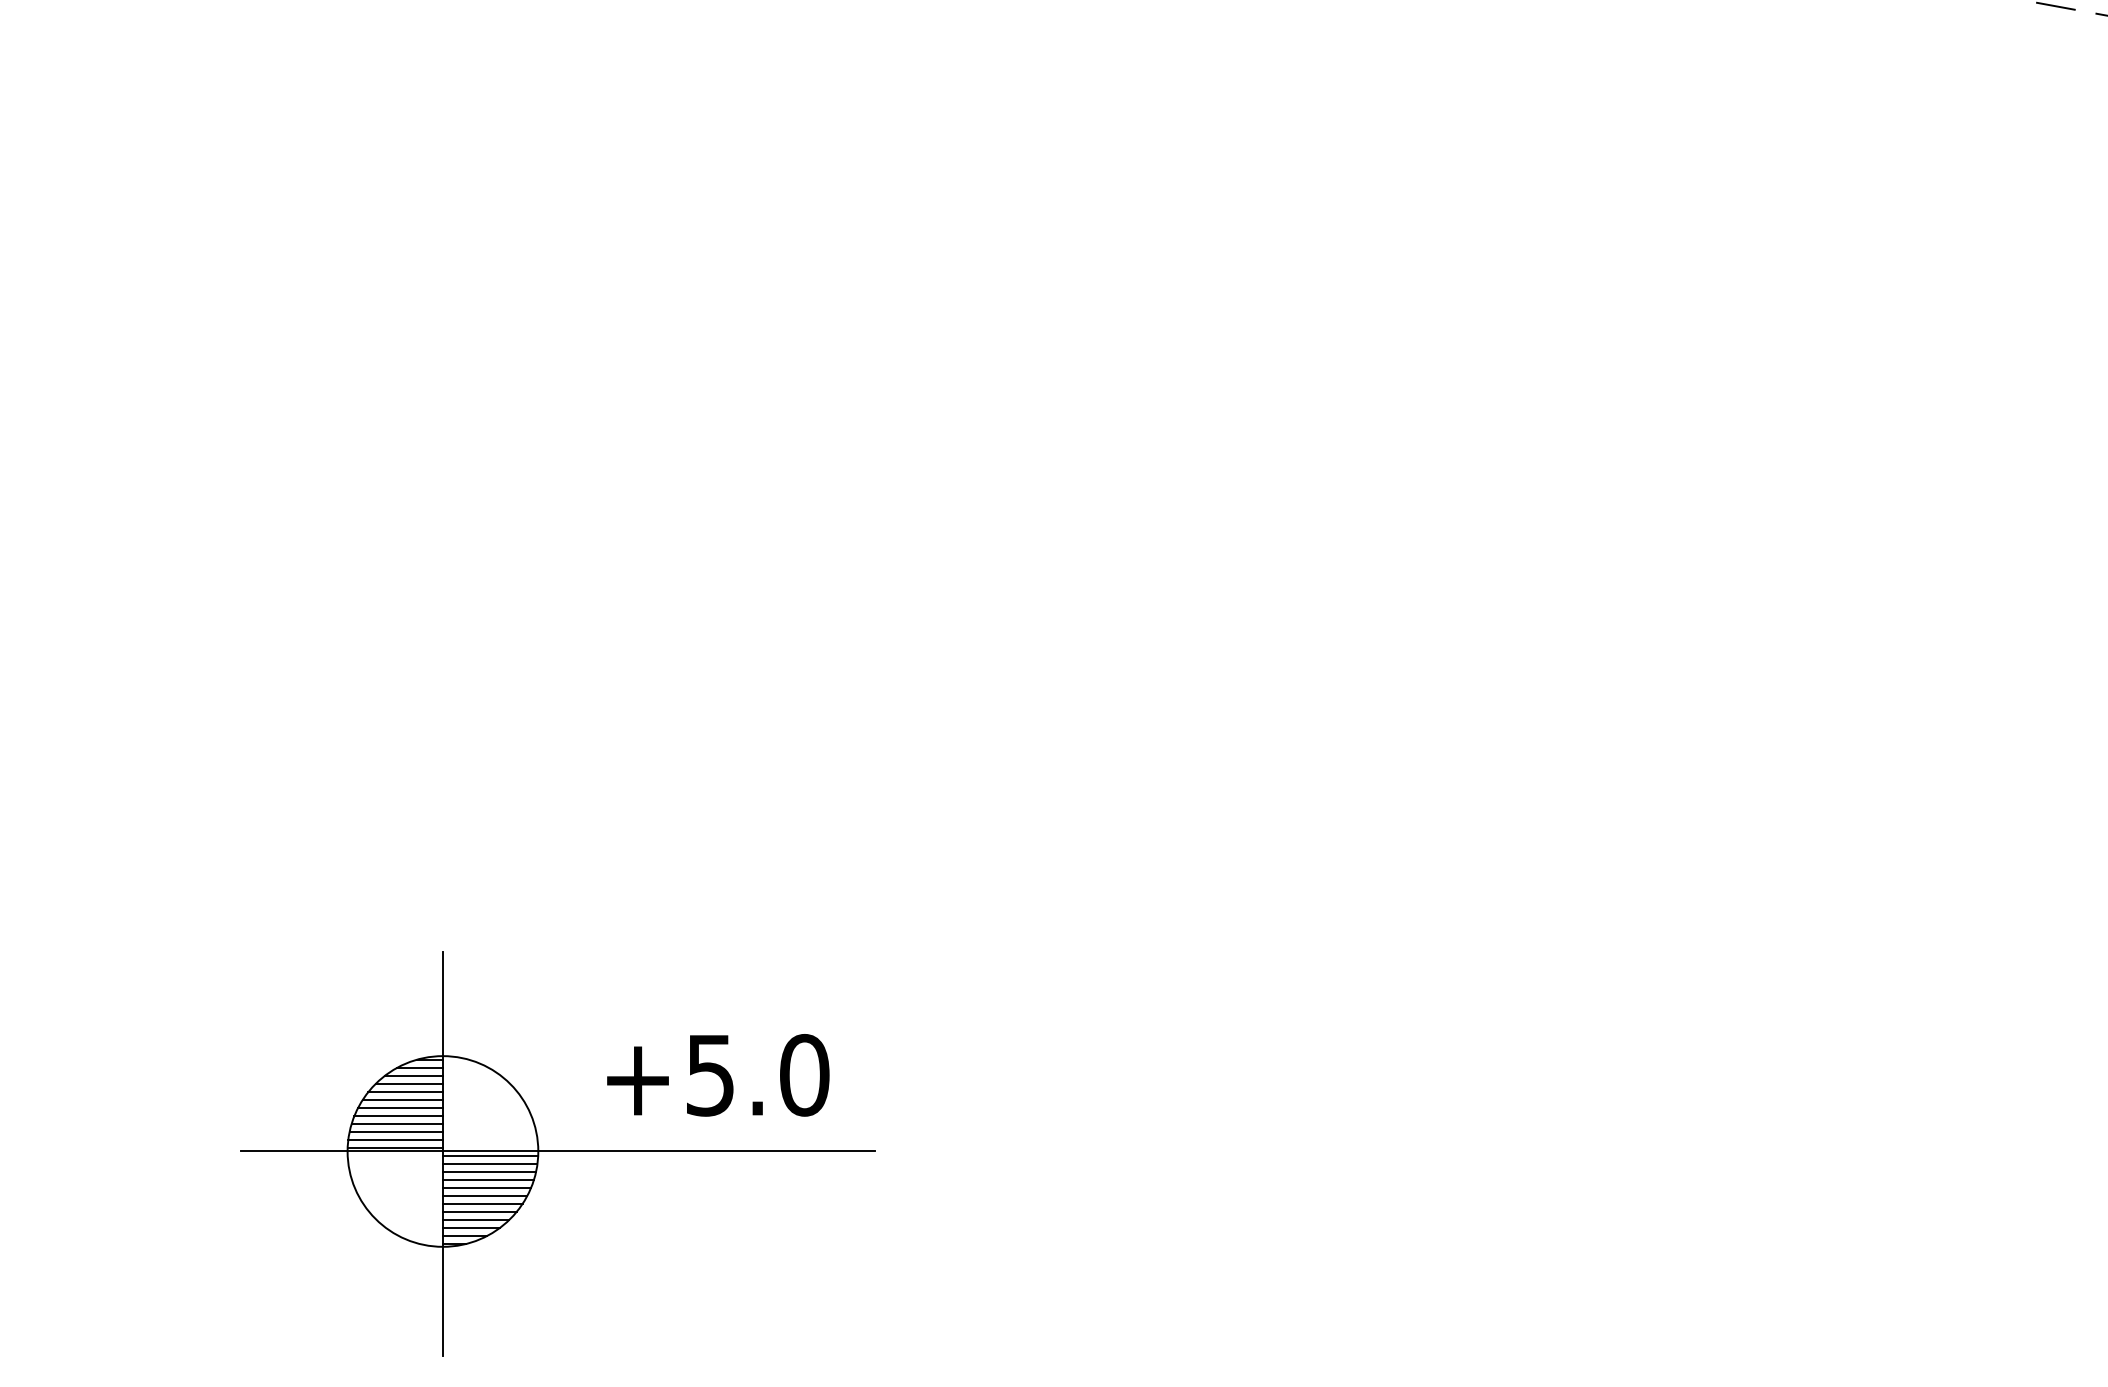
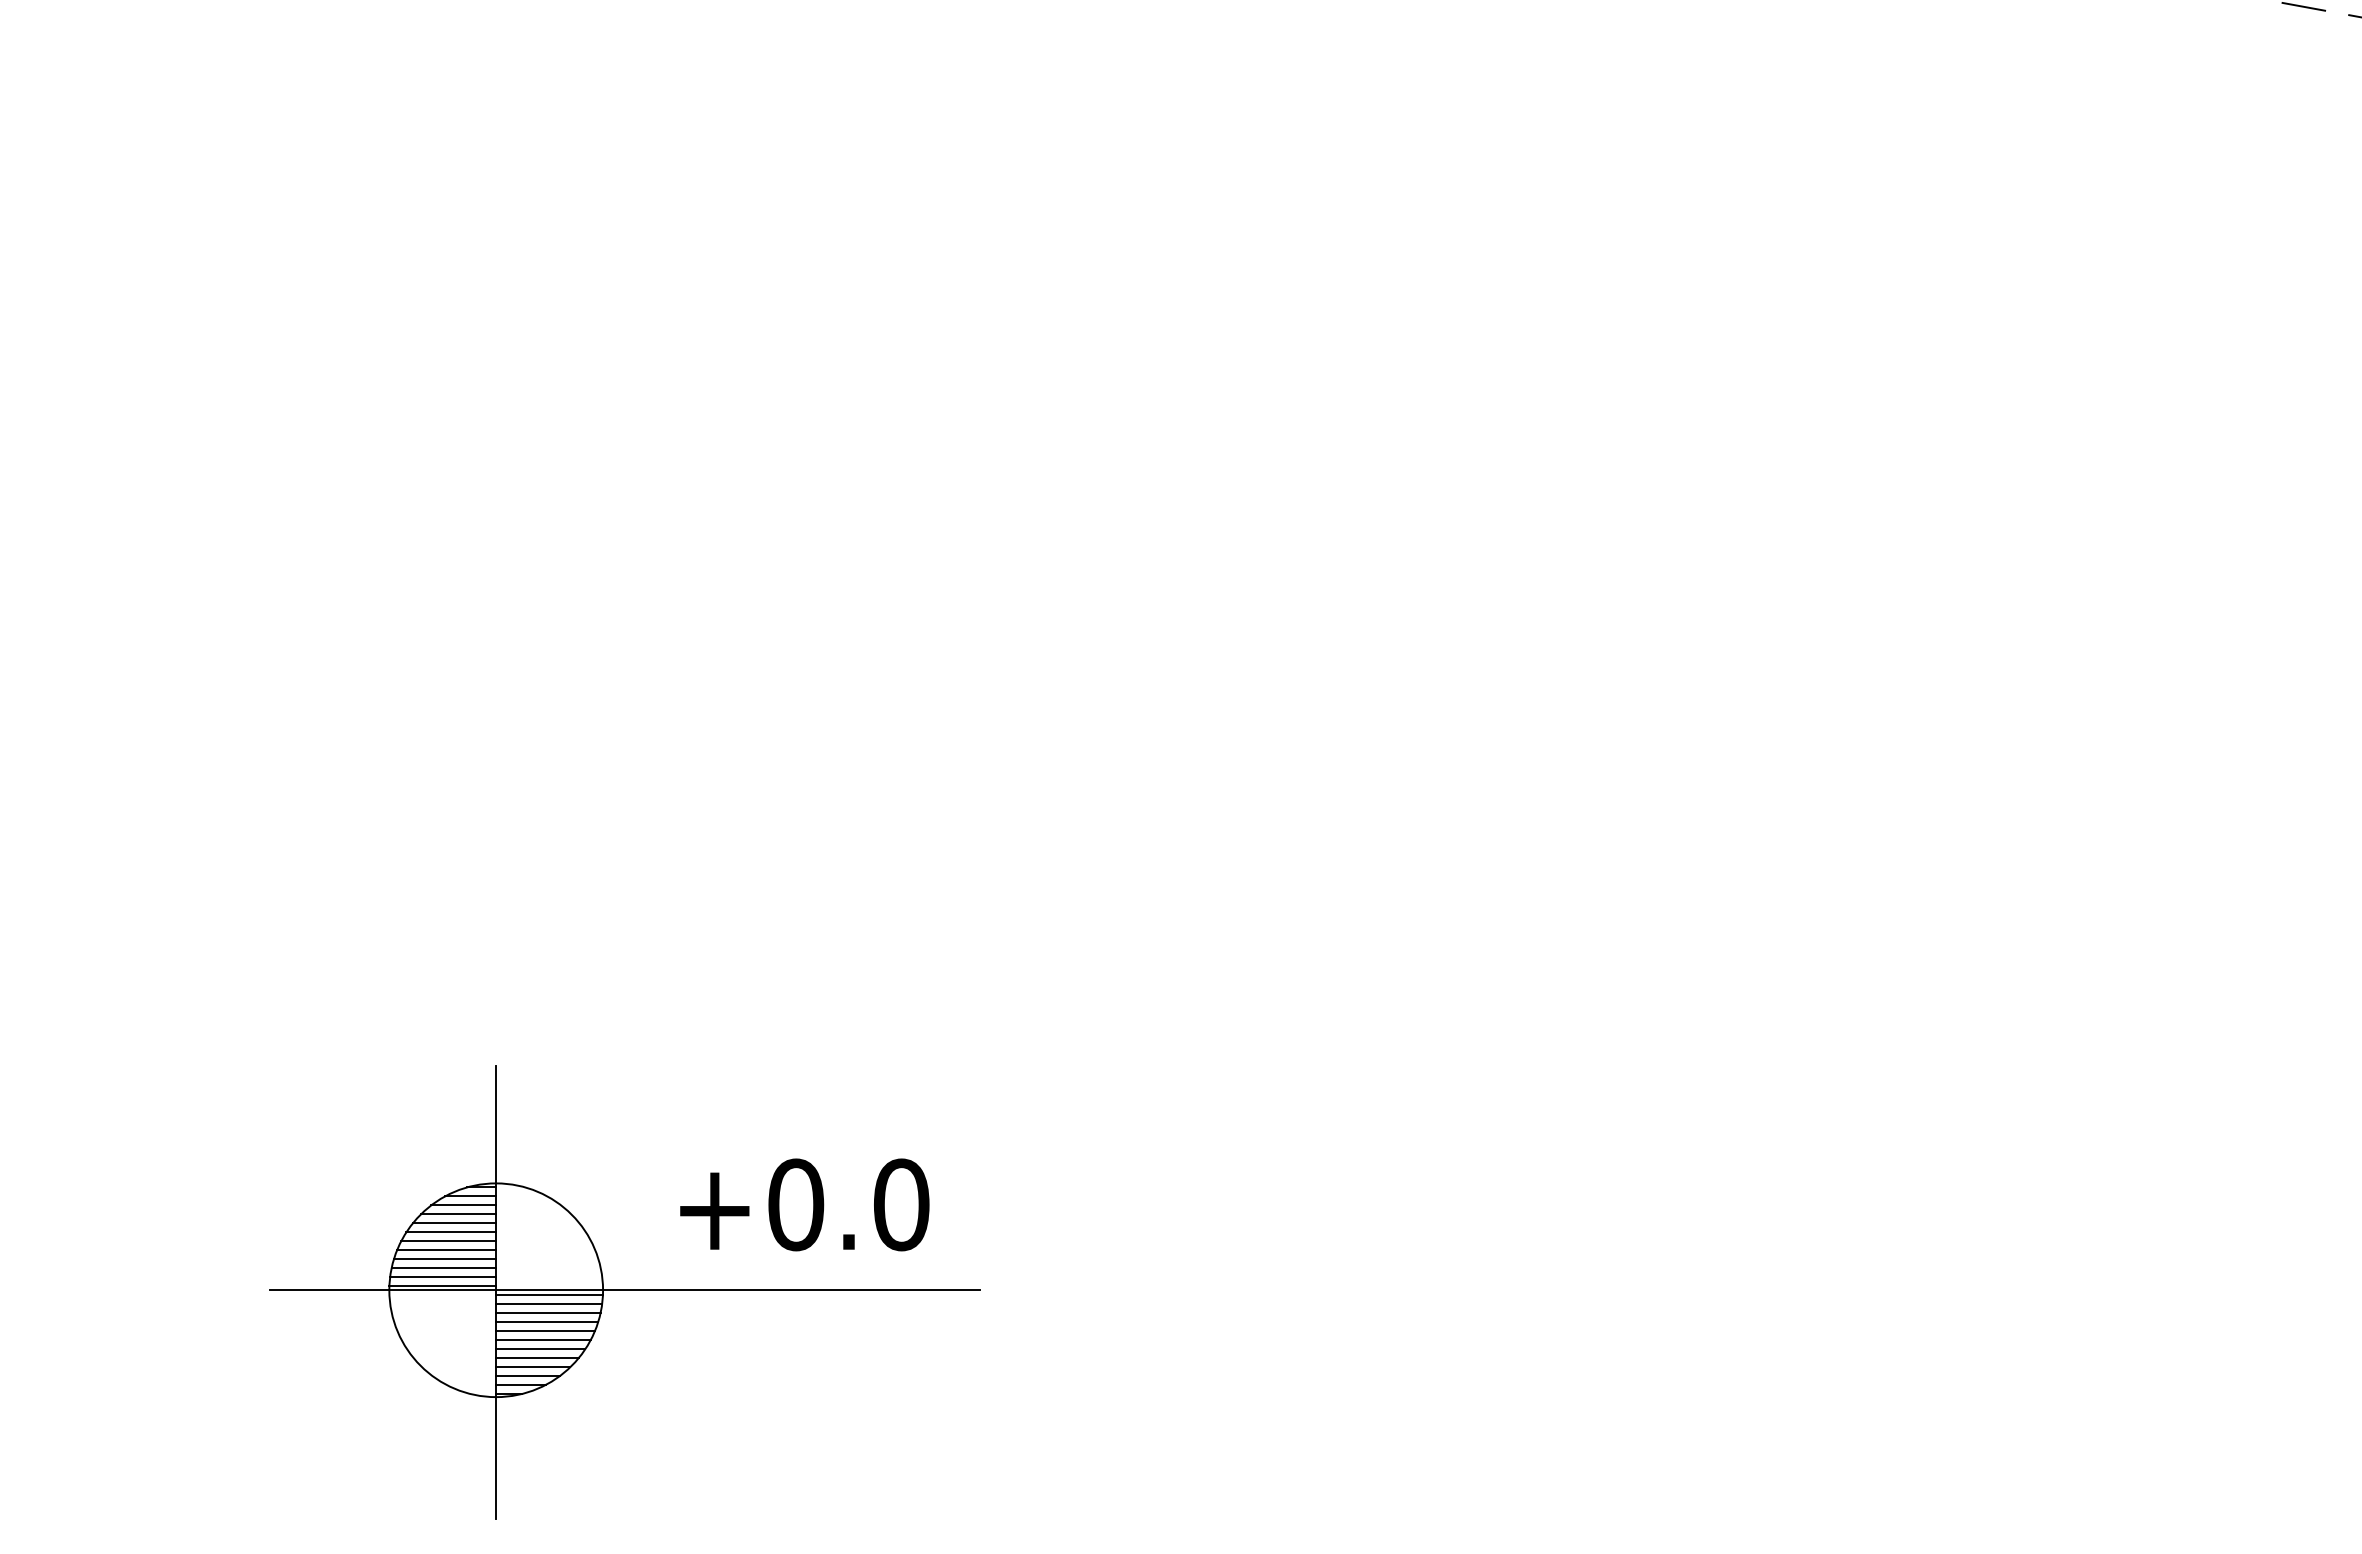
text: (710, 1074) -> (796, 1204), +5.0 -> +0.0

